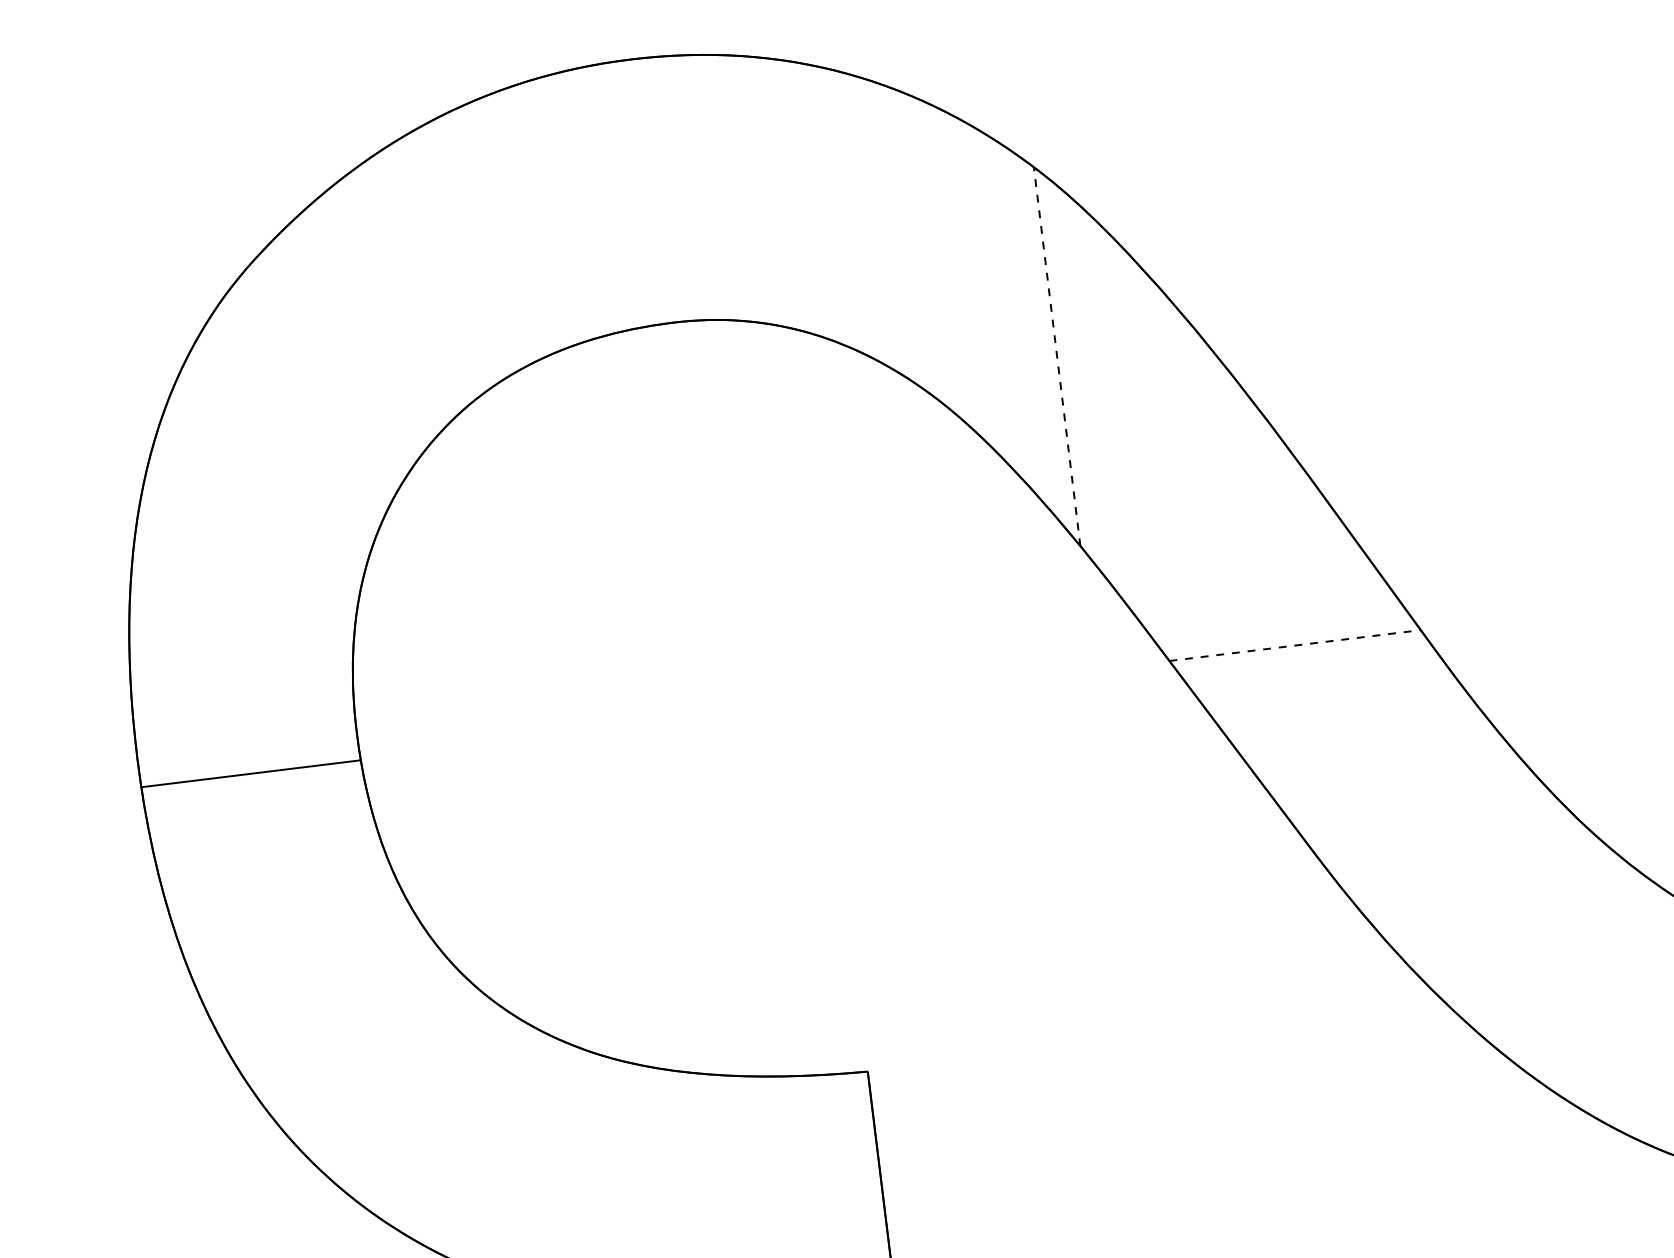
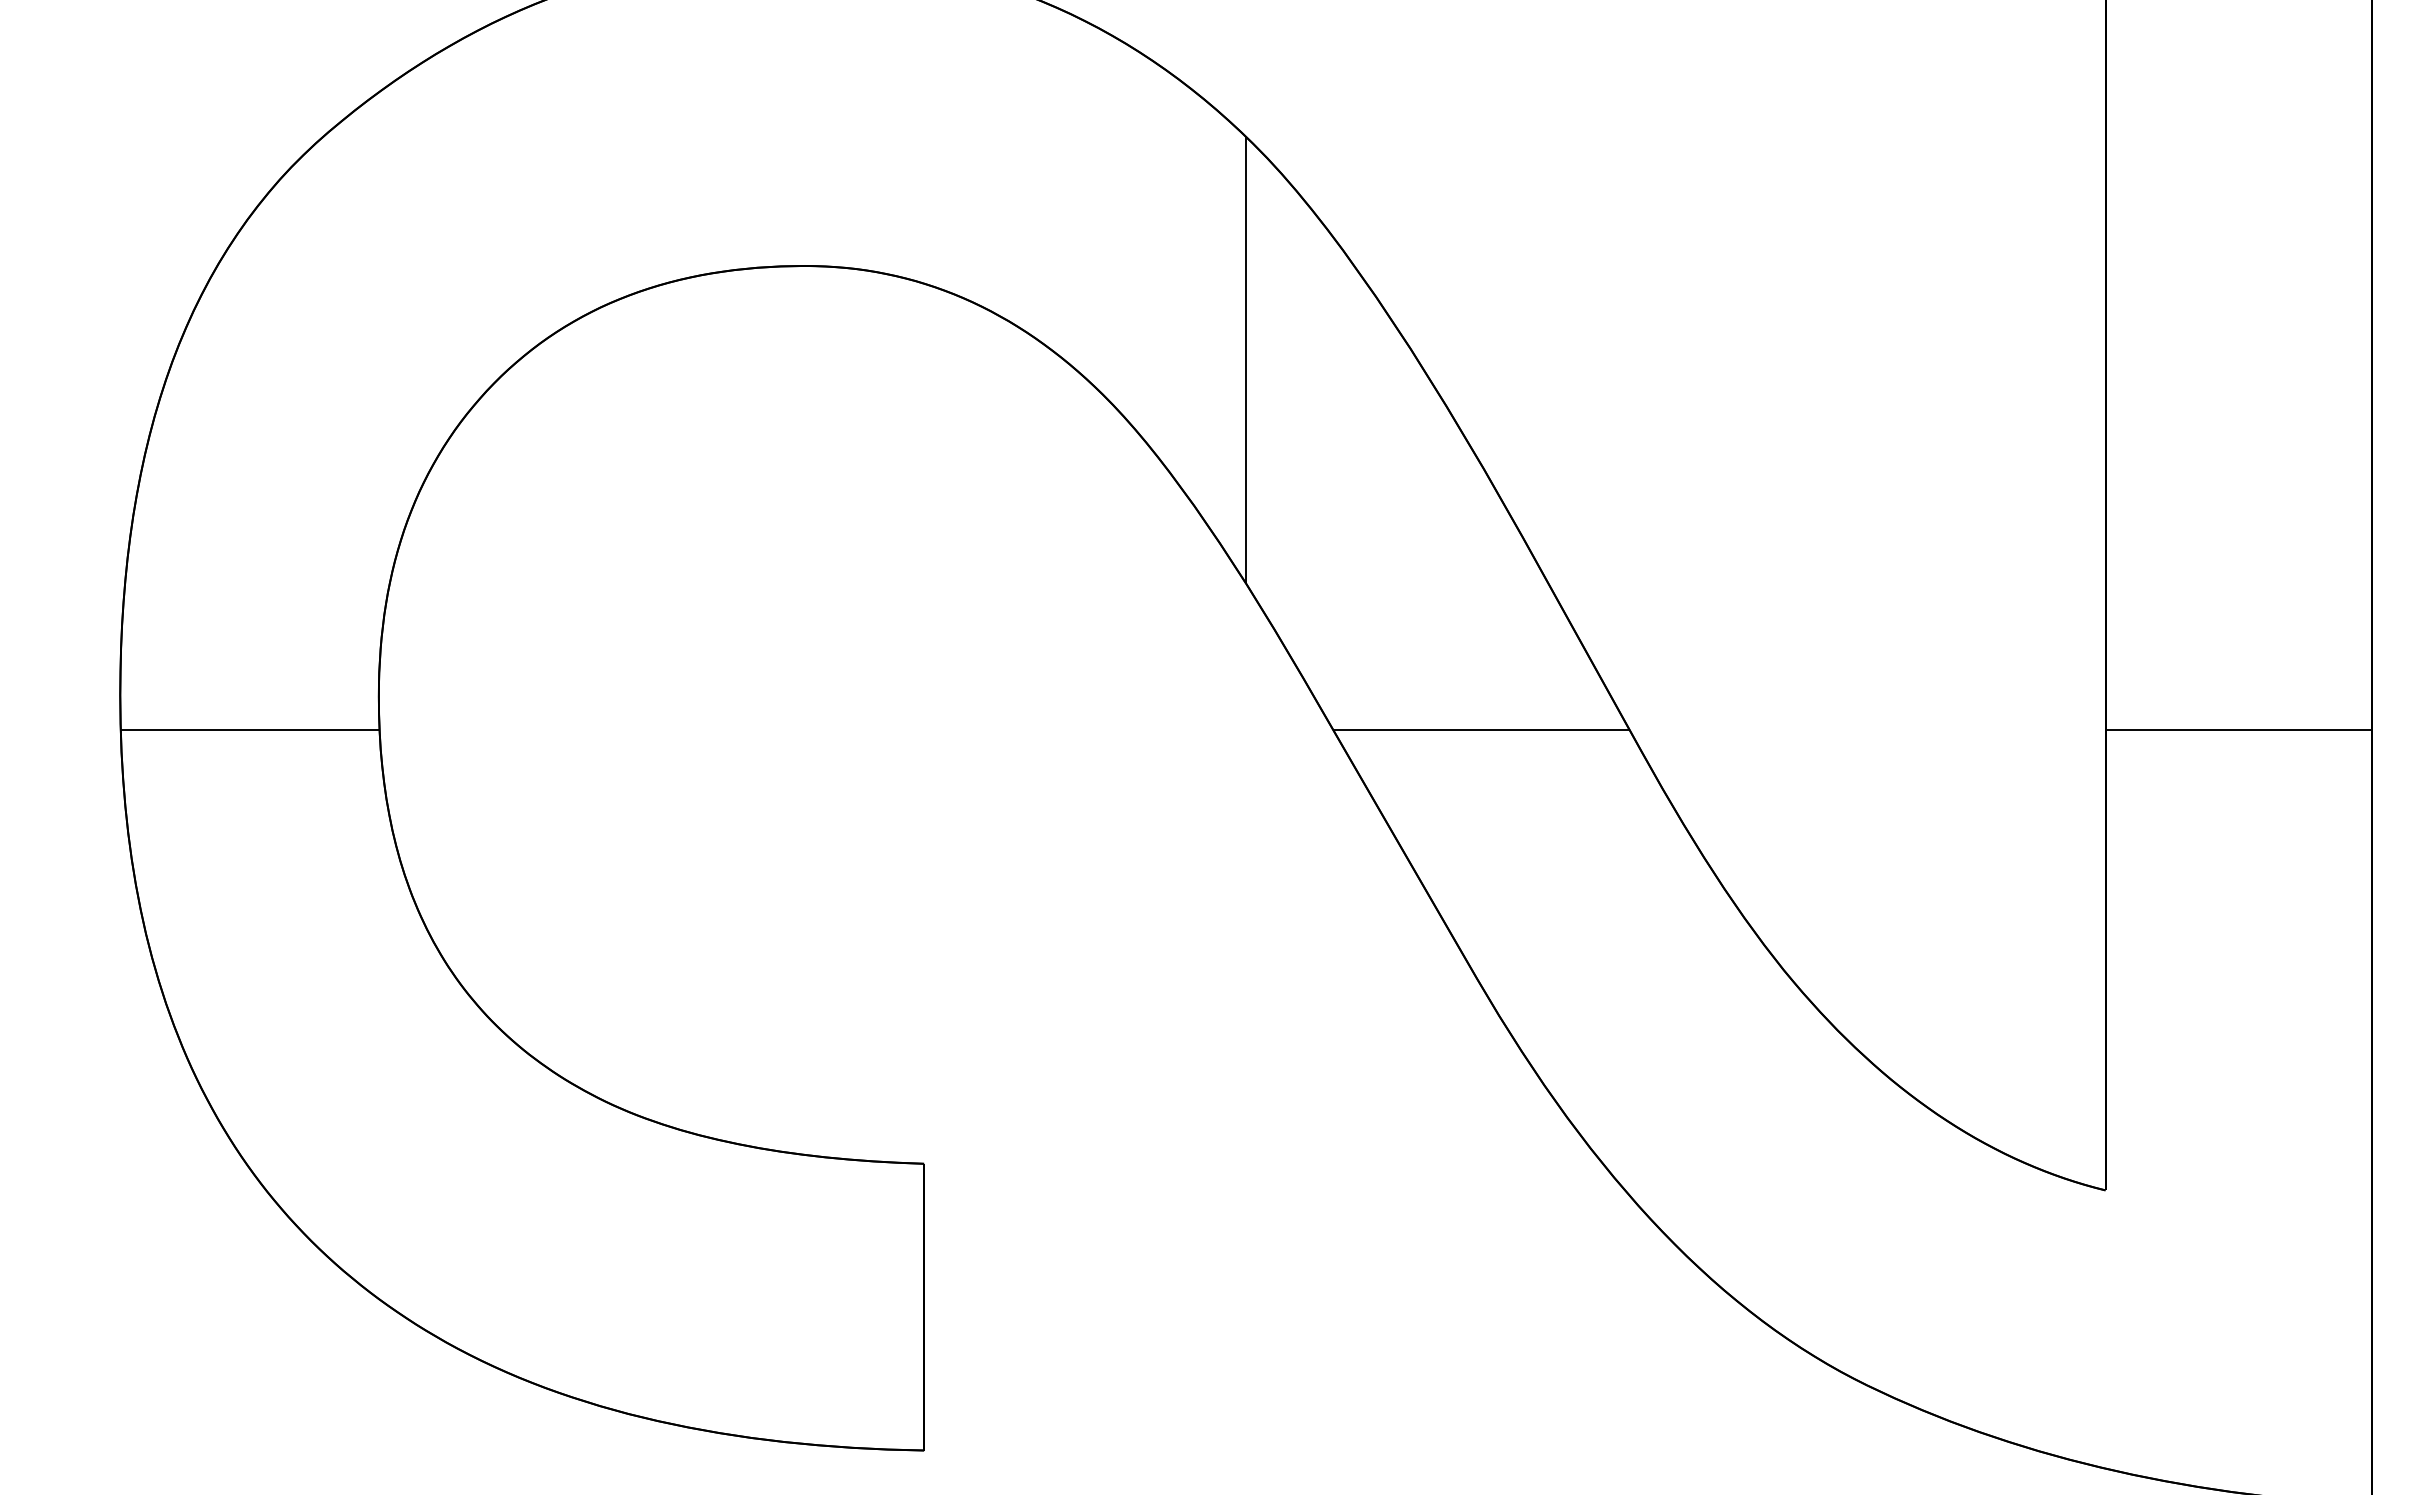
line: (1057, 356) -> (1246, 359), dashed -> solid
line: (1295, 645) -> (1481, 729), dashed -> solid

